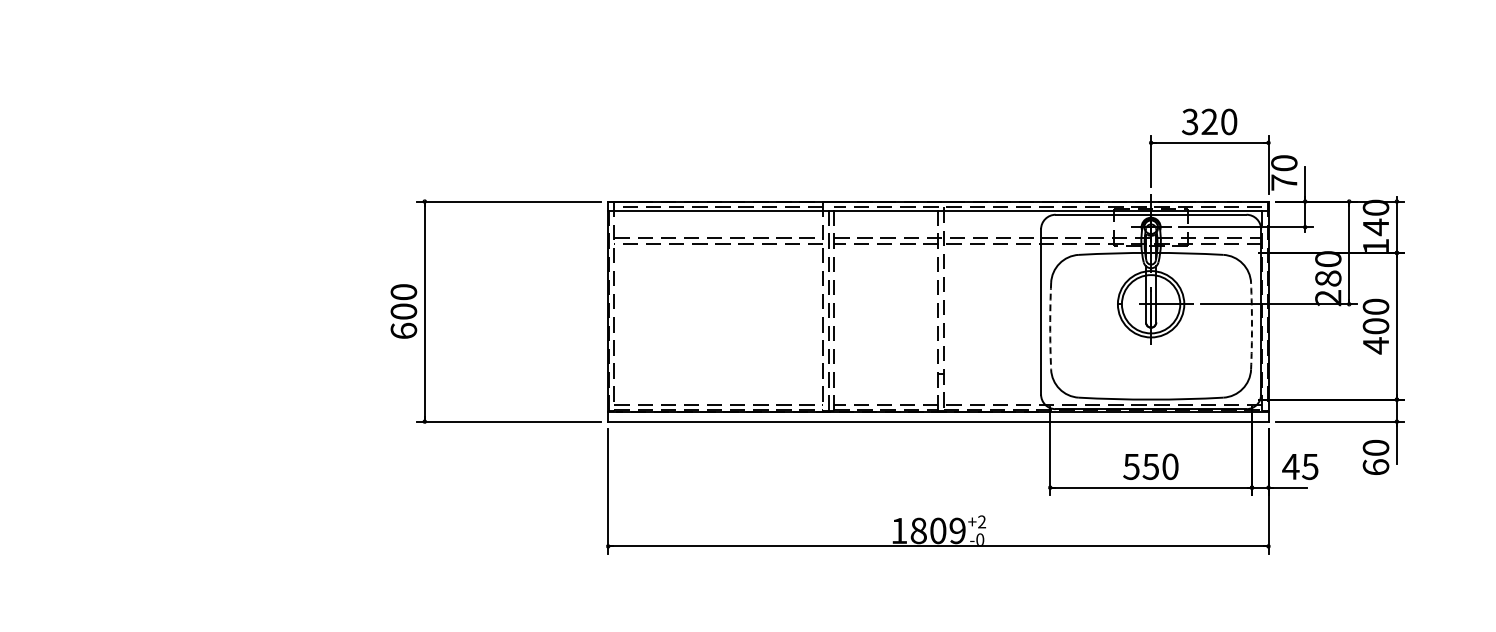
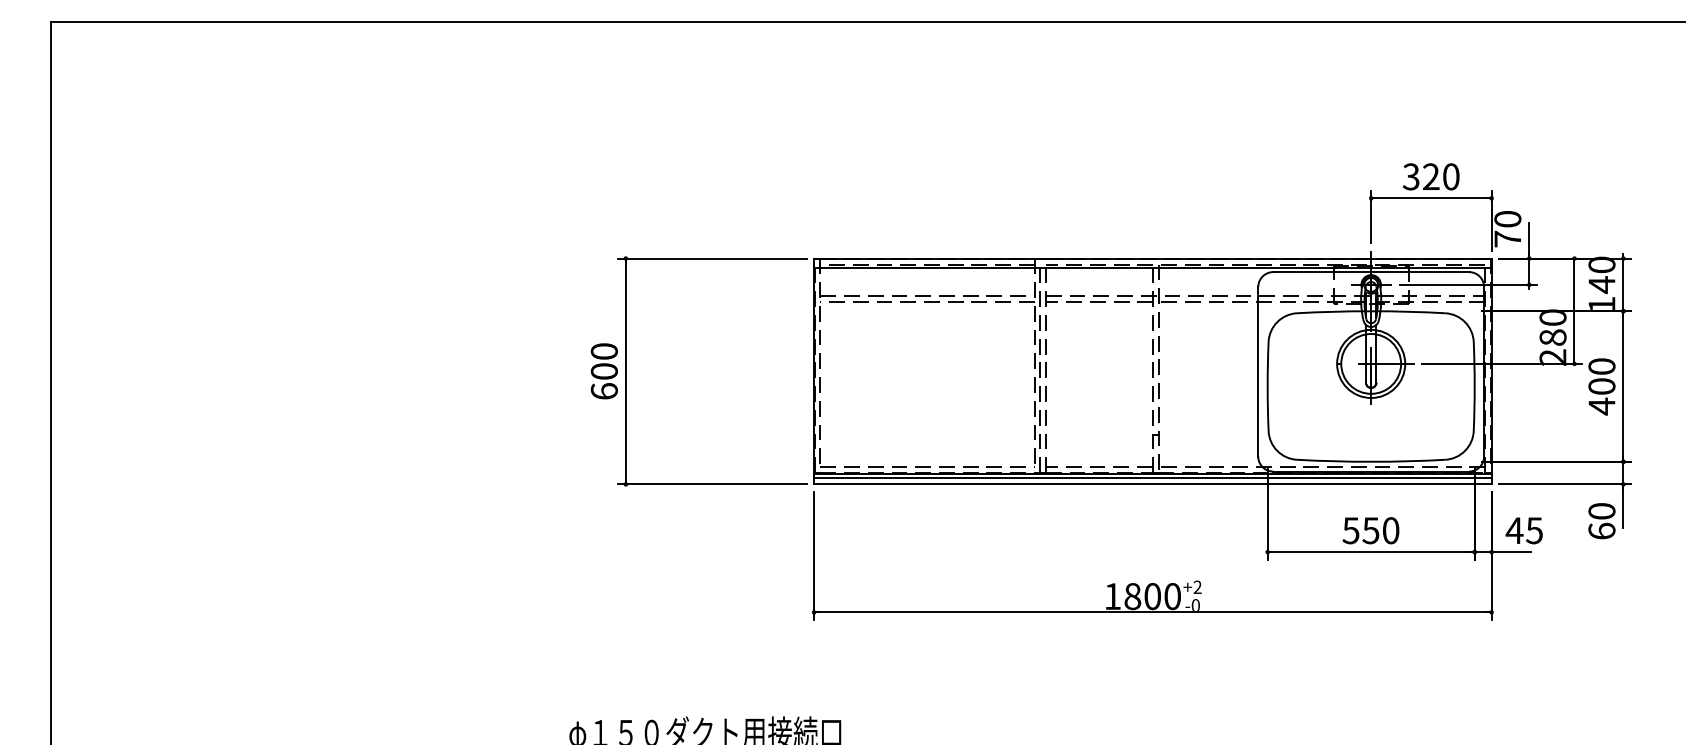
arc: (1050, 326) -> (1267, 386), dashed -> solid
arc: (1251, 326) -> (1474, 386), dashed -> solid
line: (938, 415) -> (1152, 478), added
text: (957, 530) -> (1172, 596), 1809 -> 1800

